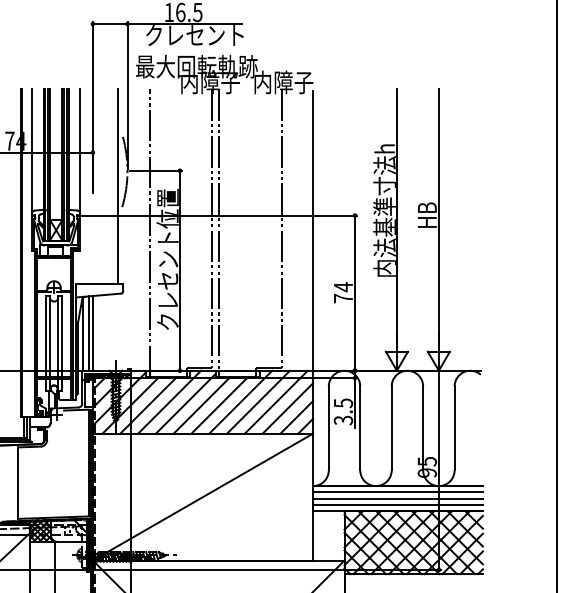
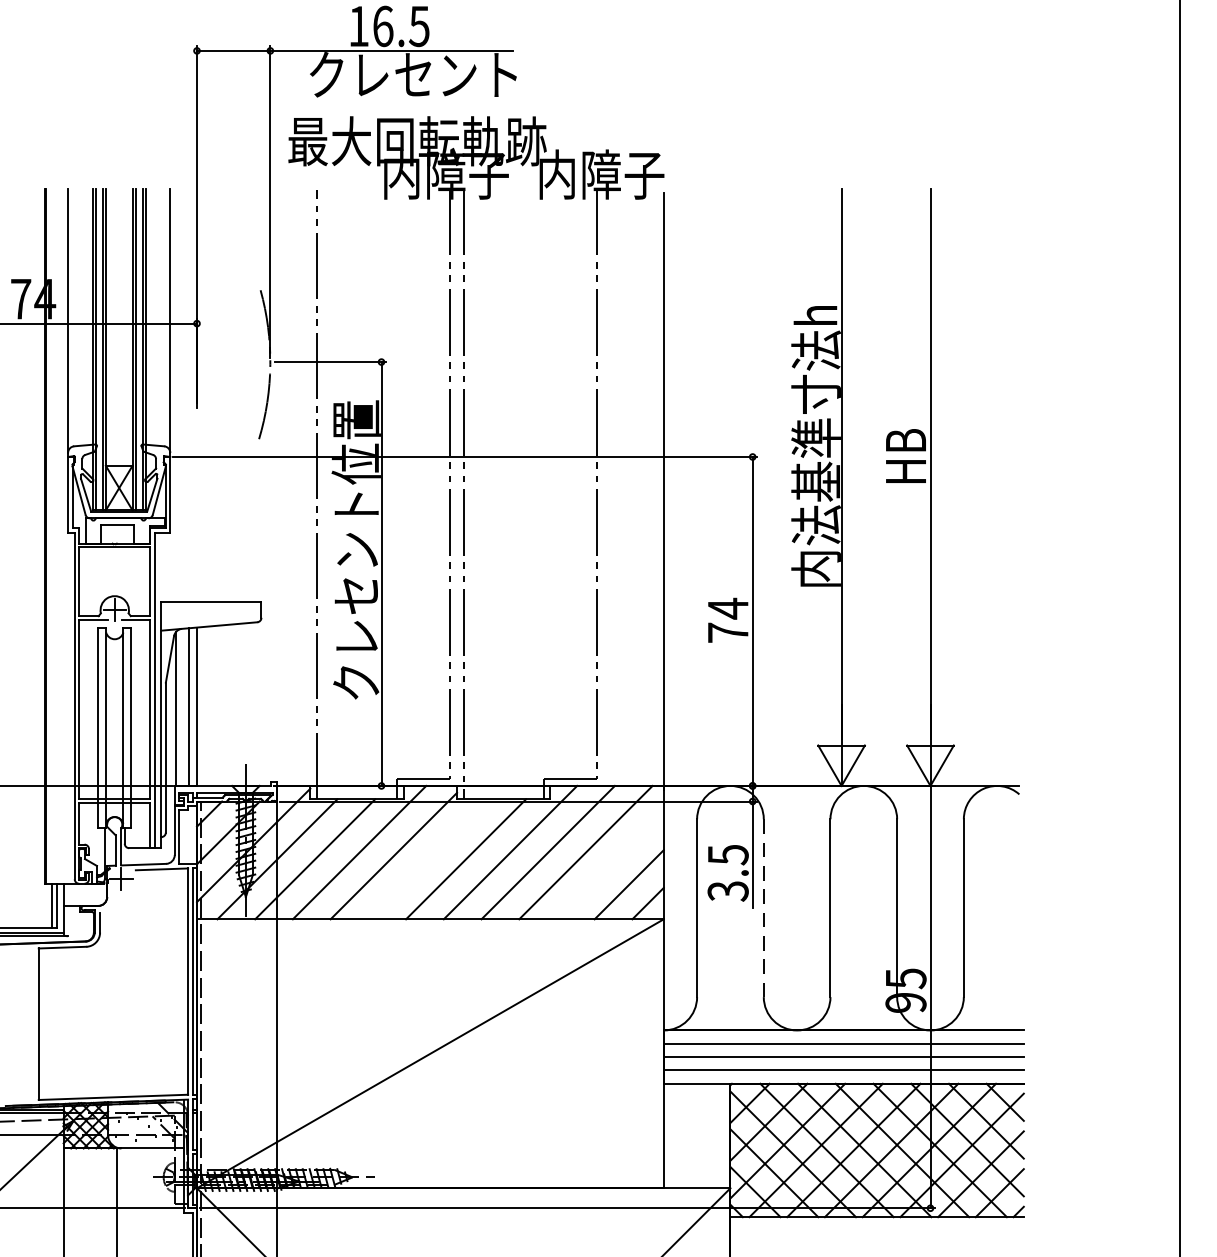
line: (118, 186) -> (251, 395), removed
line: (201, 405) -> (427, 859), removed
line: (287, 408) -> (609, 865), removed
line: (360, 428) -> (764, 908), solid -> dashed

